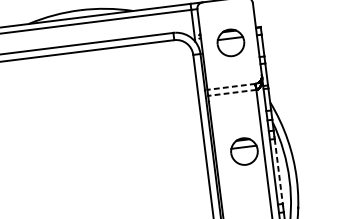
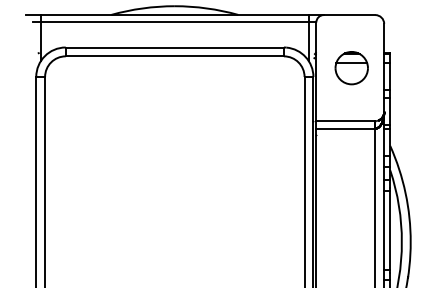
line: (231, 87) -> (345, 121), dashed -> solid
line: (231, 92) -> (345, 128), dashed -> solid
part: (244, 151) -> (351, 201), removed
line: (279, 171) -> (390, 230), dashed -> solid

